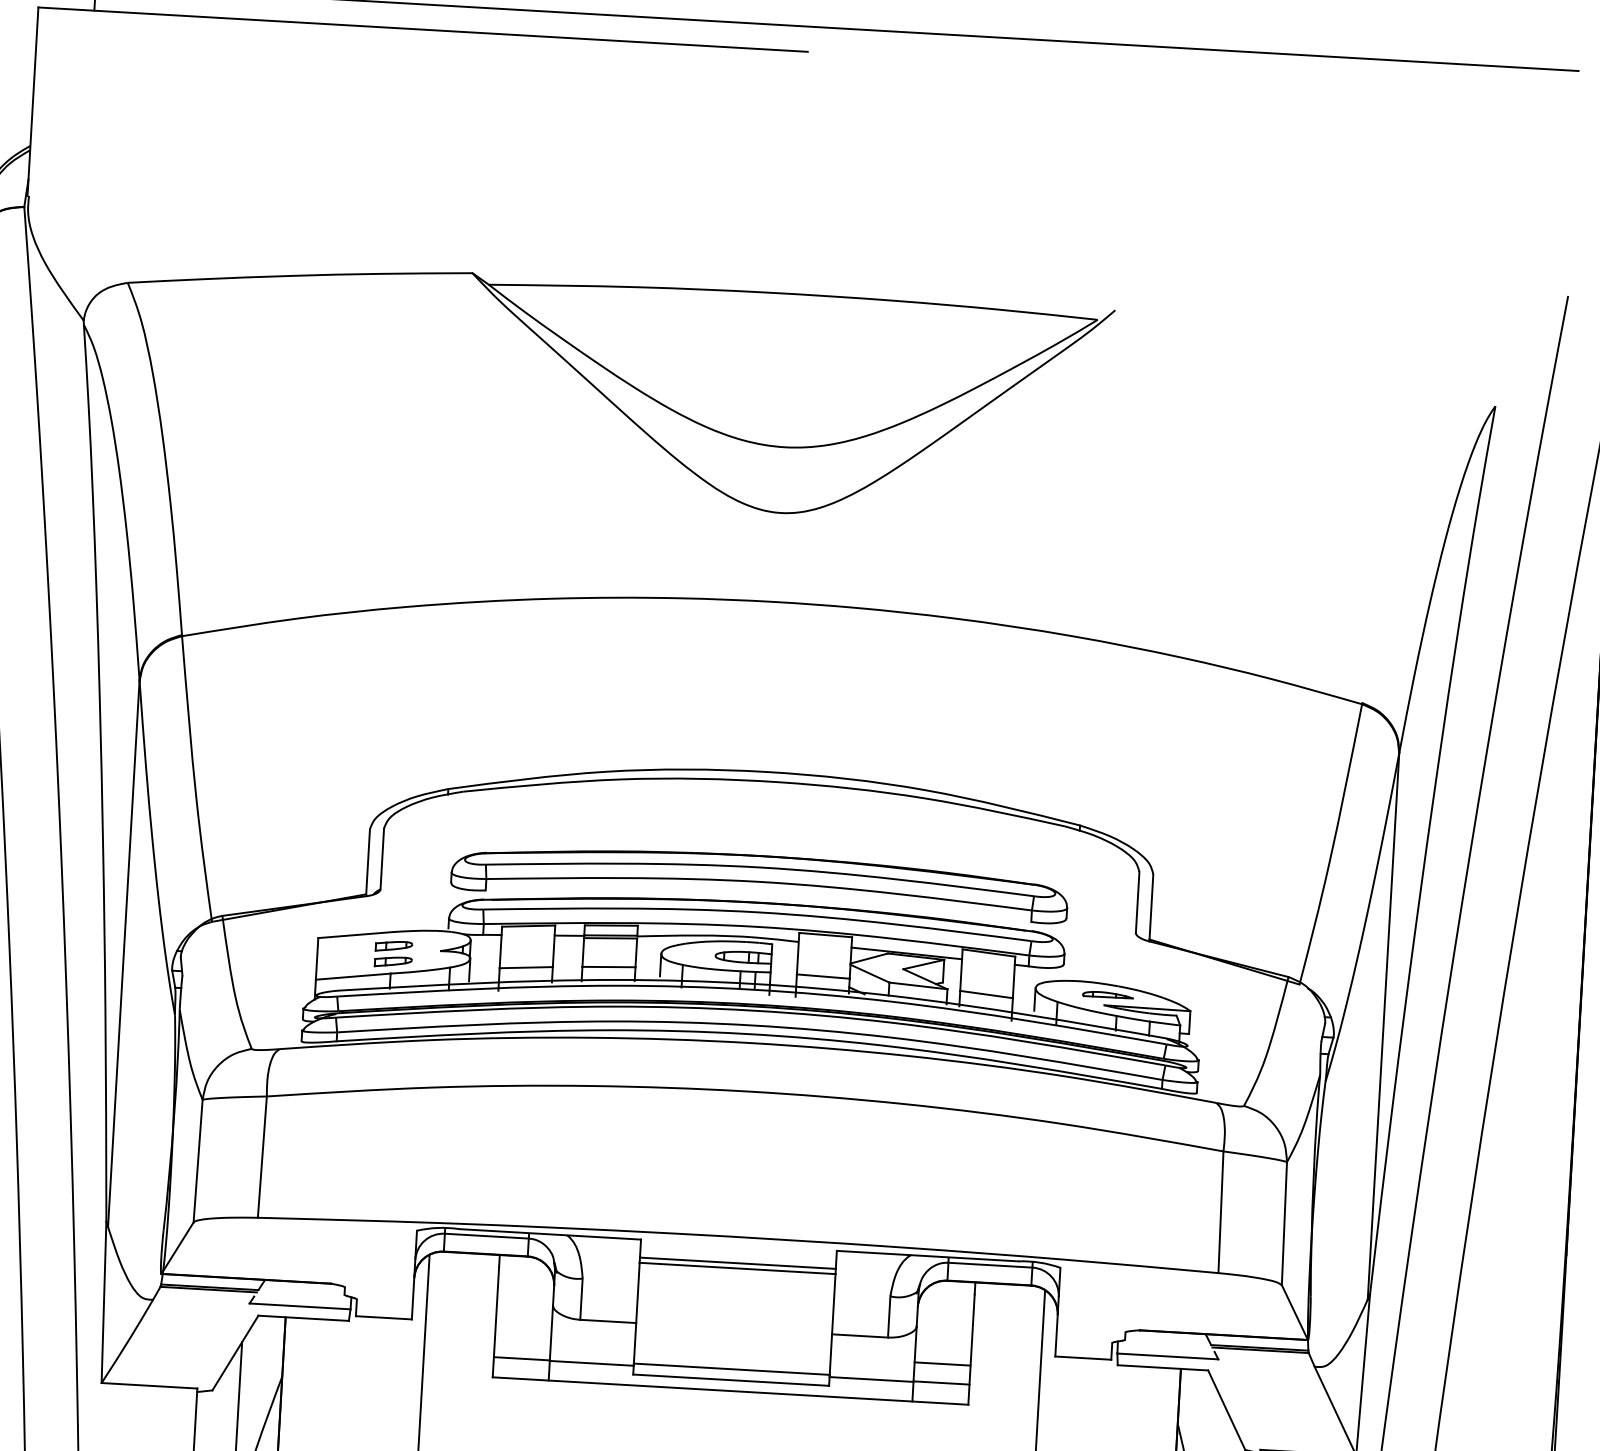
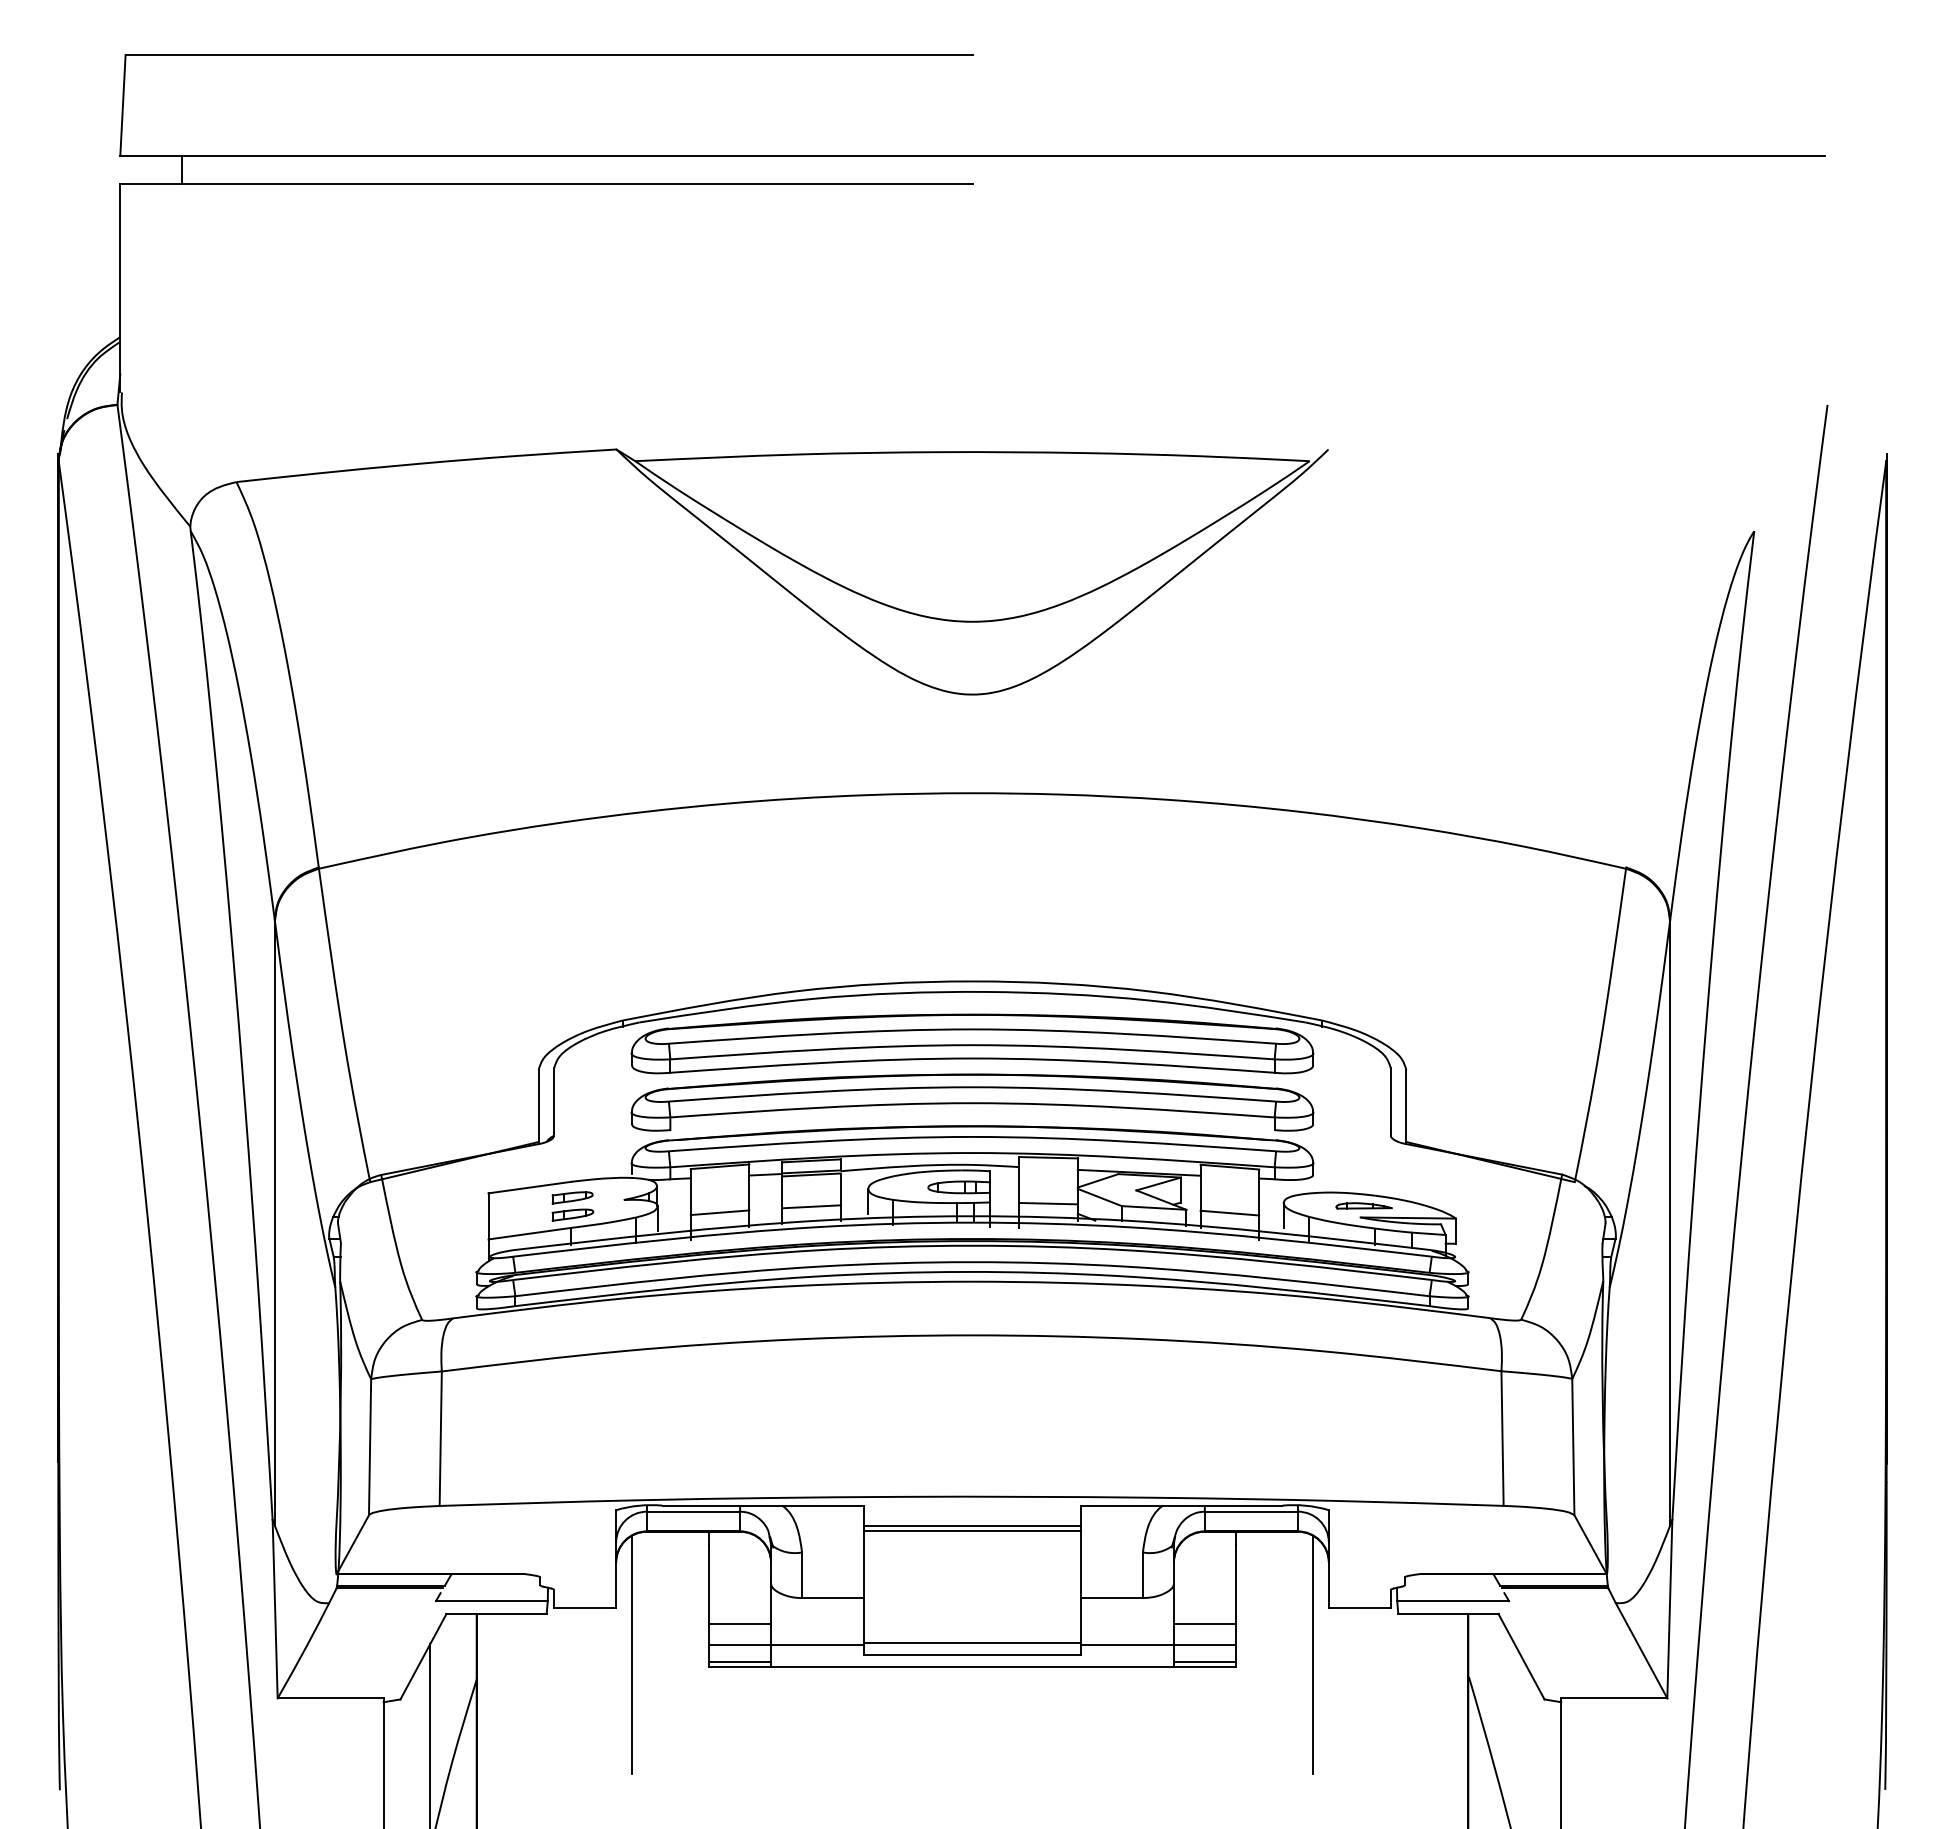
part: (763, 828) -> (972, 1043), added
line: (523, 1339) -> (740, 1623), added
line: (521, 1374) -> (740, 1662), added
line: (940, 1398) -> (1204, 1662), added

